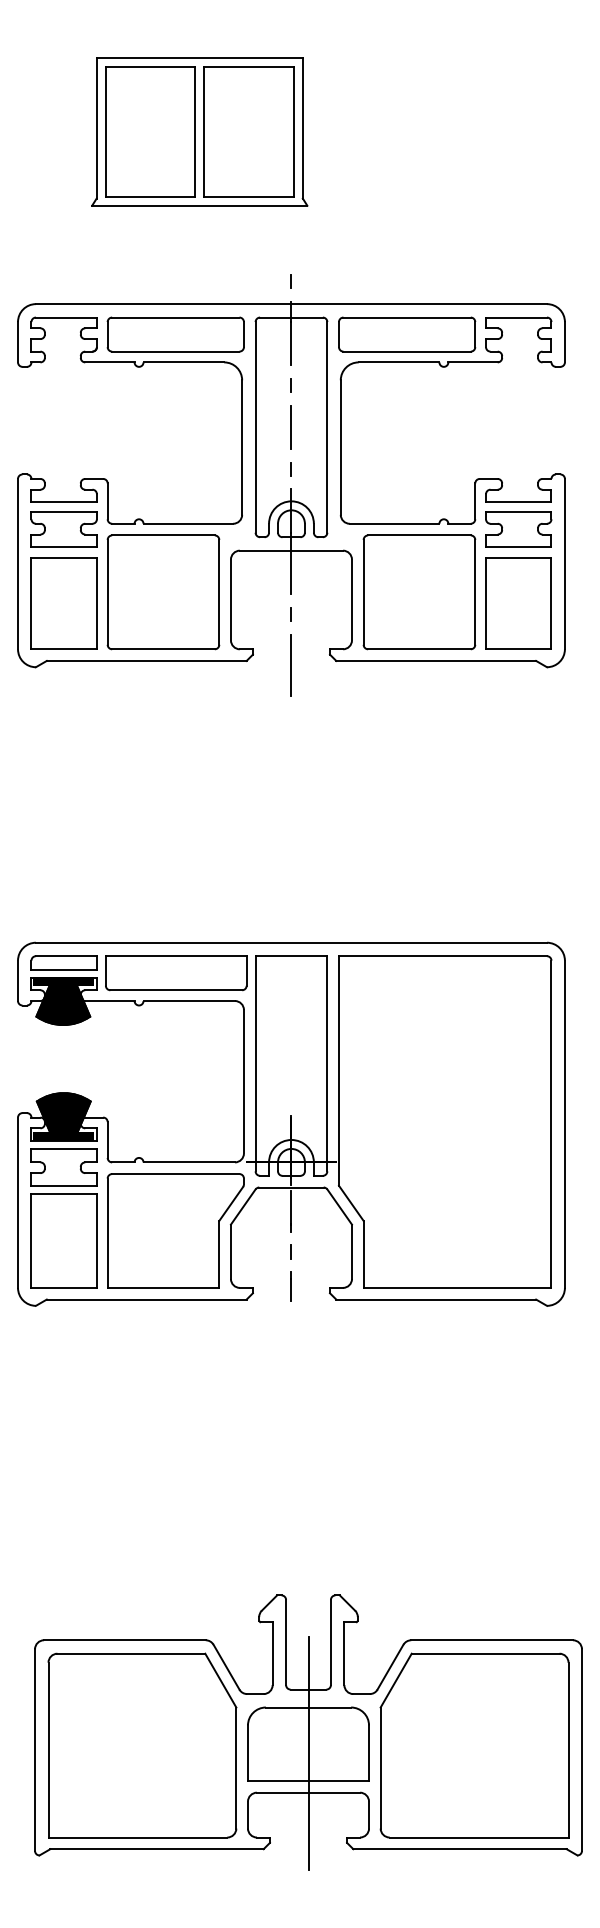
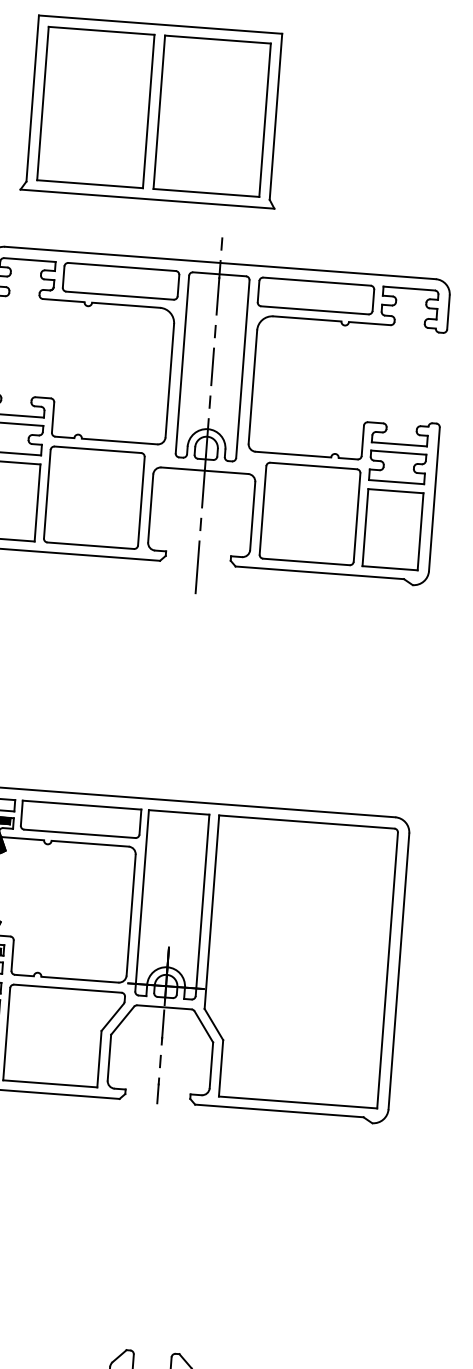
part: (199, 131) -> (153, 111), size x1.4

